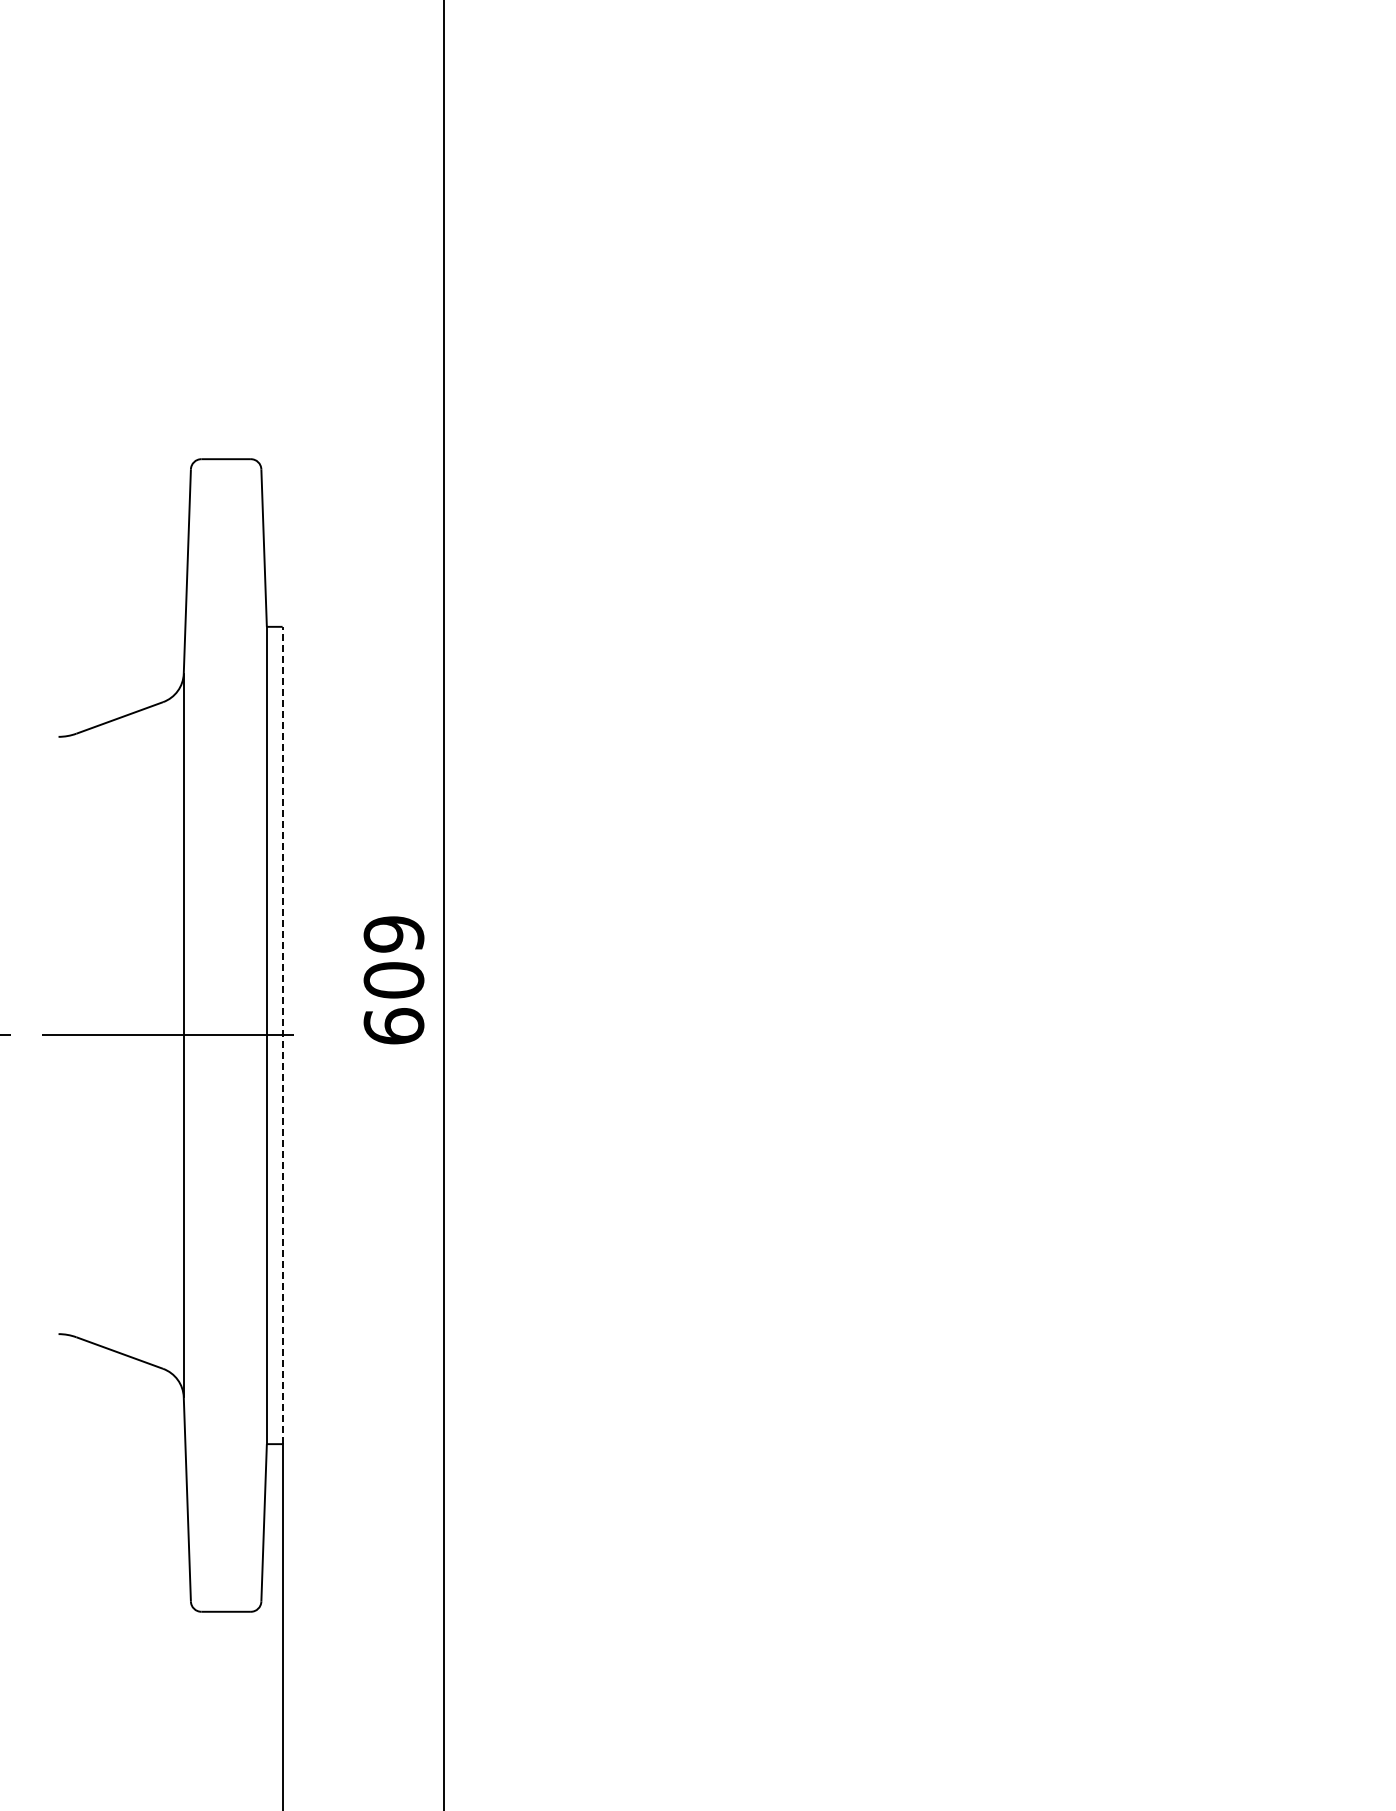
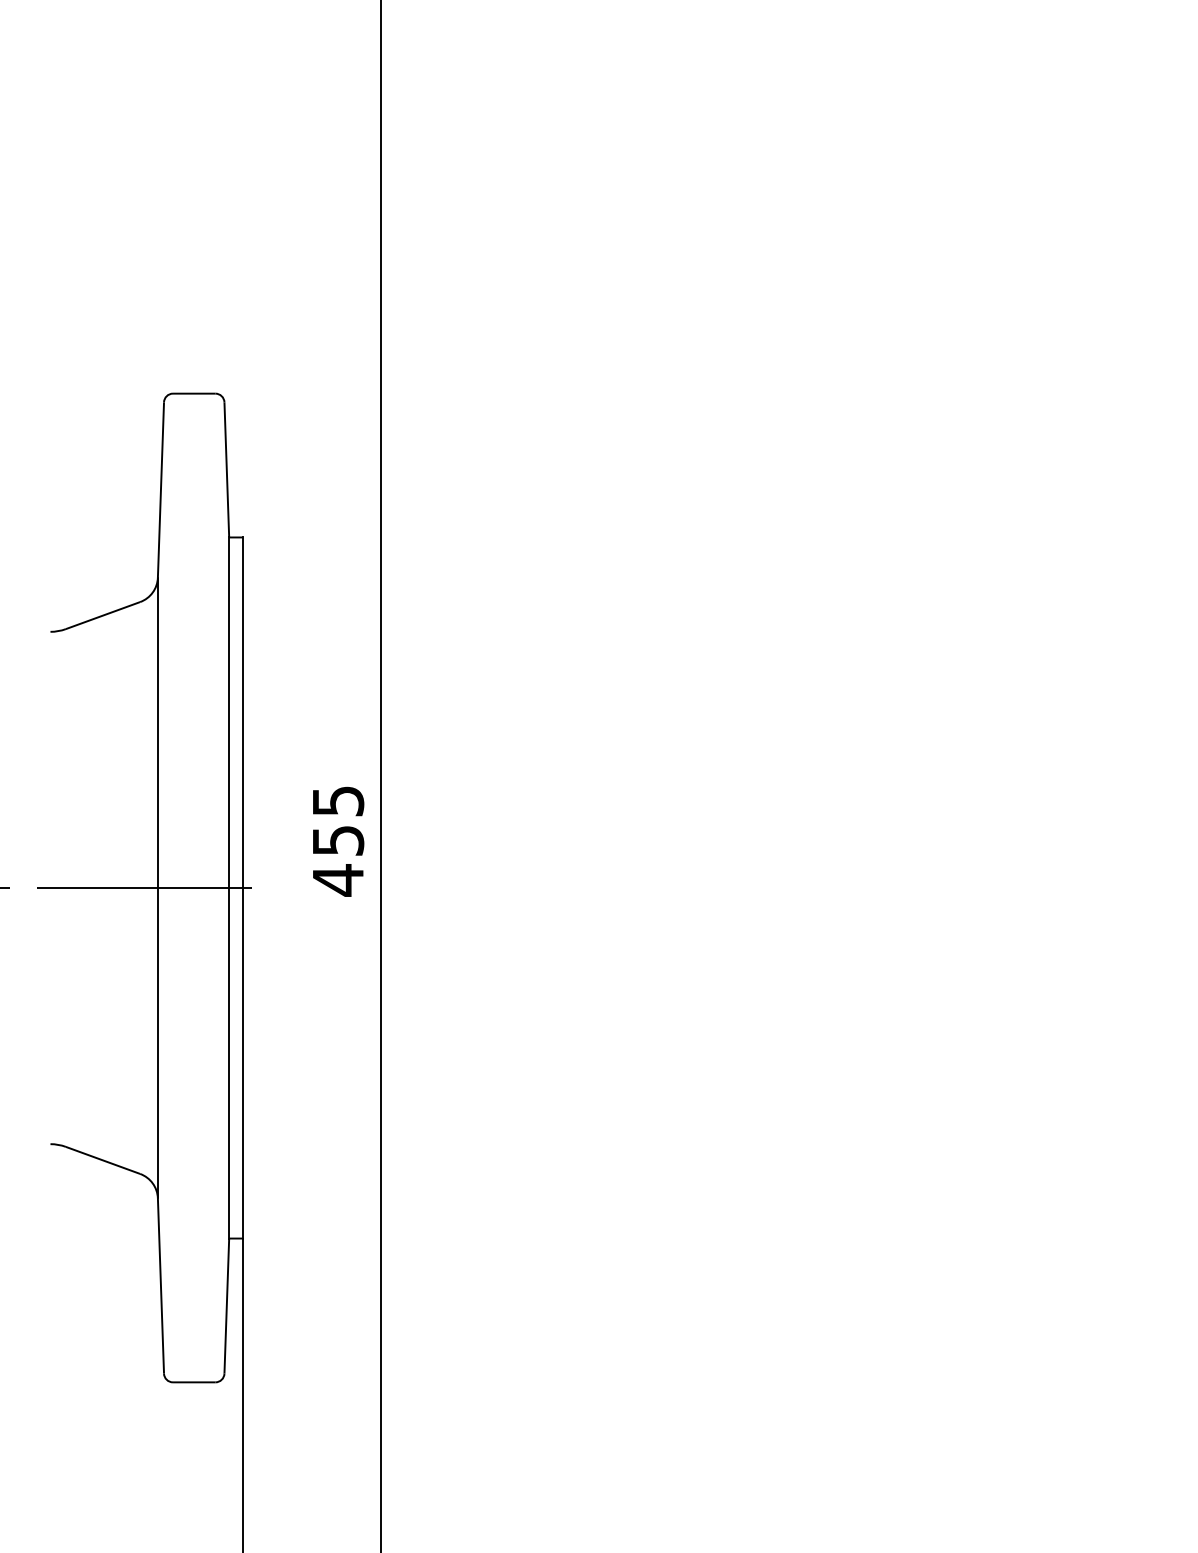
text: (393, 980) -> (337, 840), 609 -> 455
line: (282, 1035) -> (242, 888), dashed -> solid

